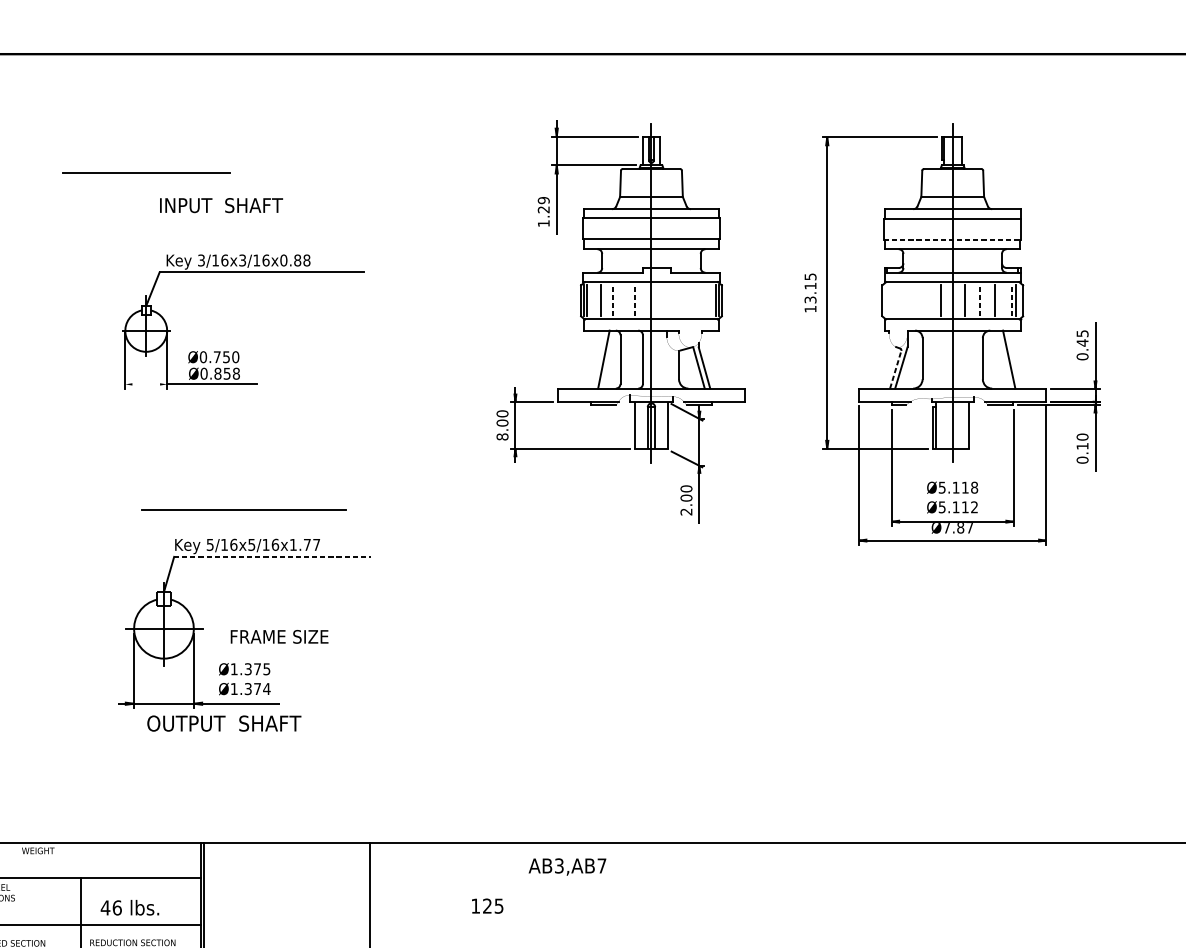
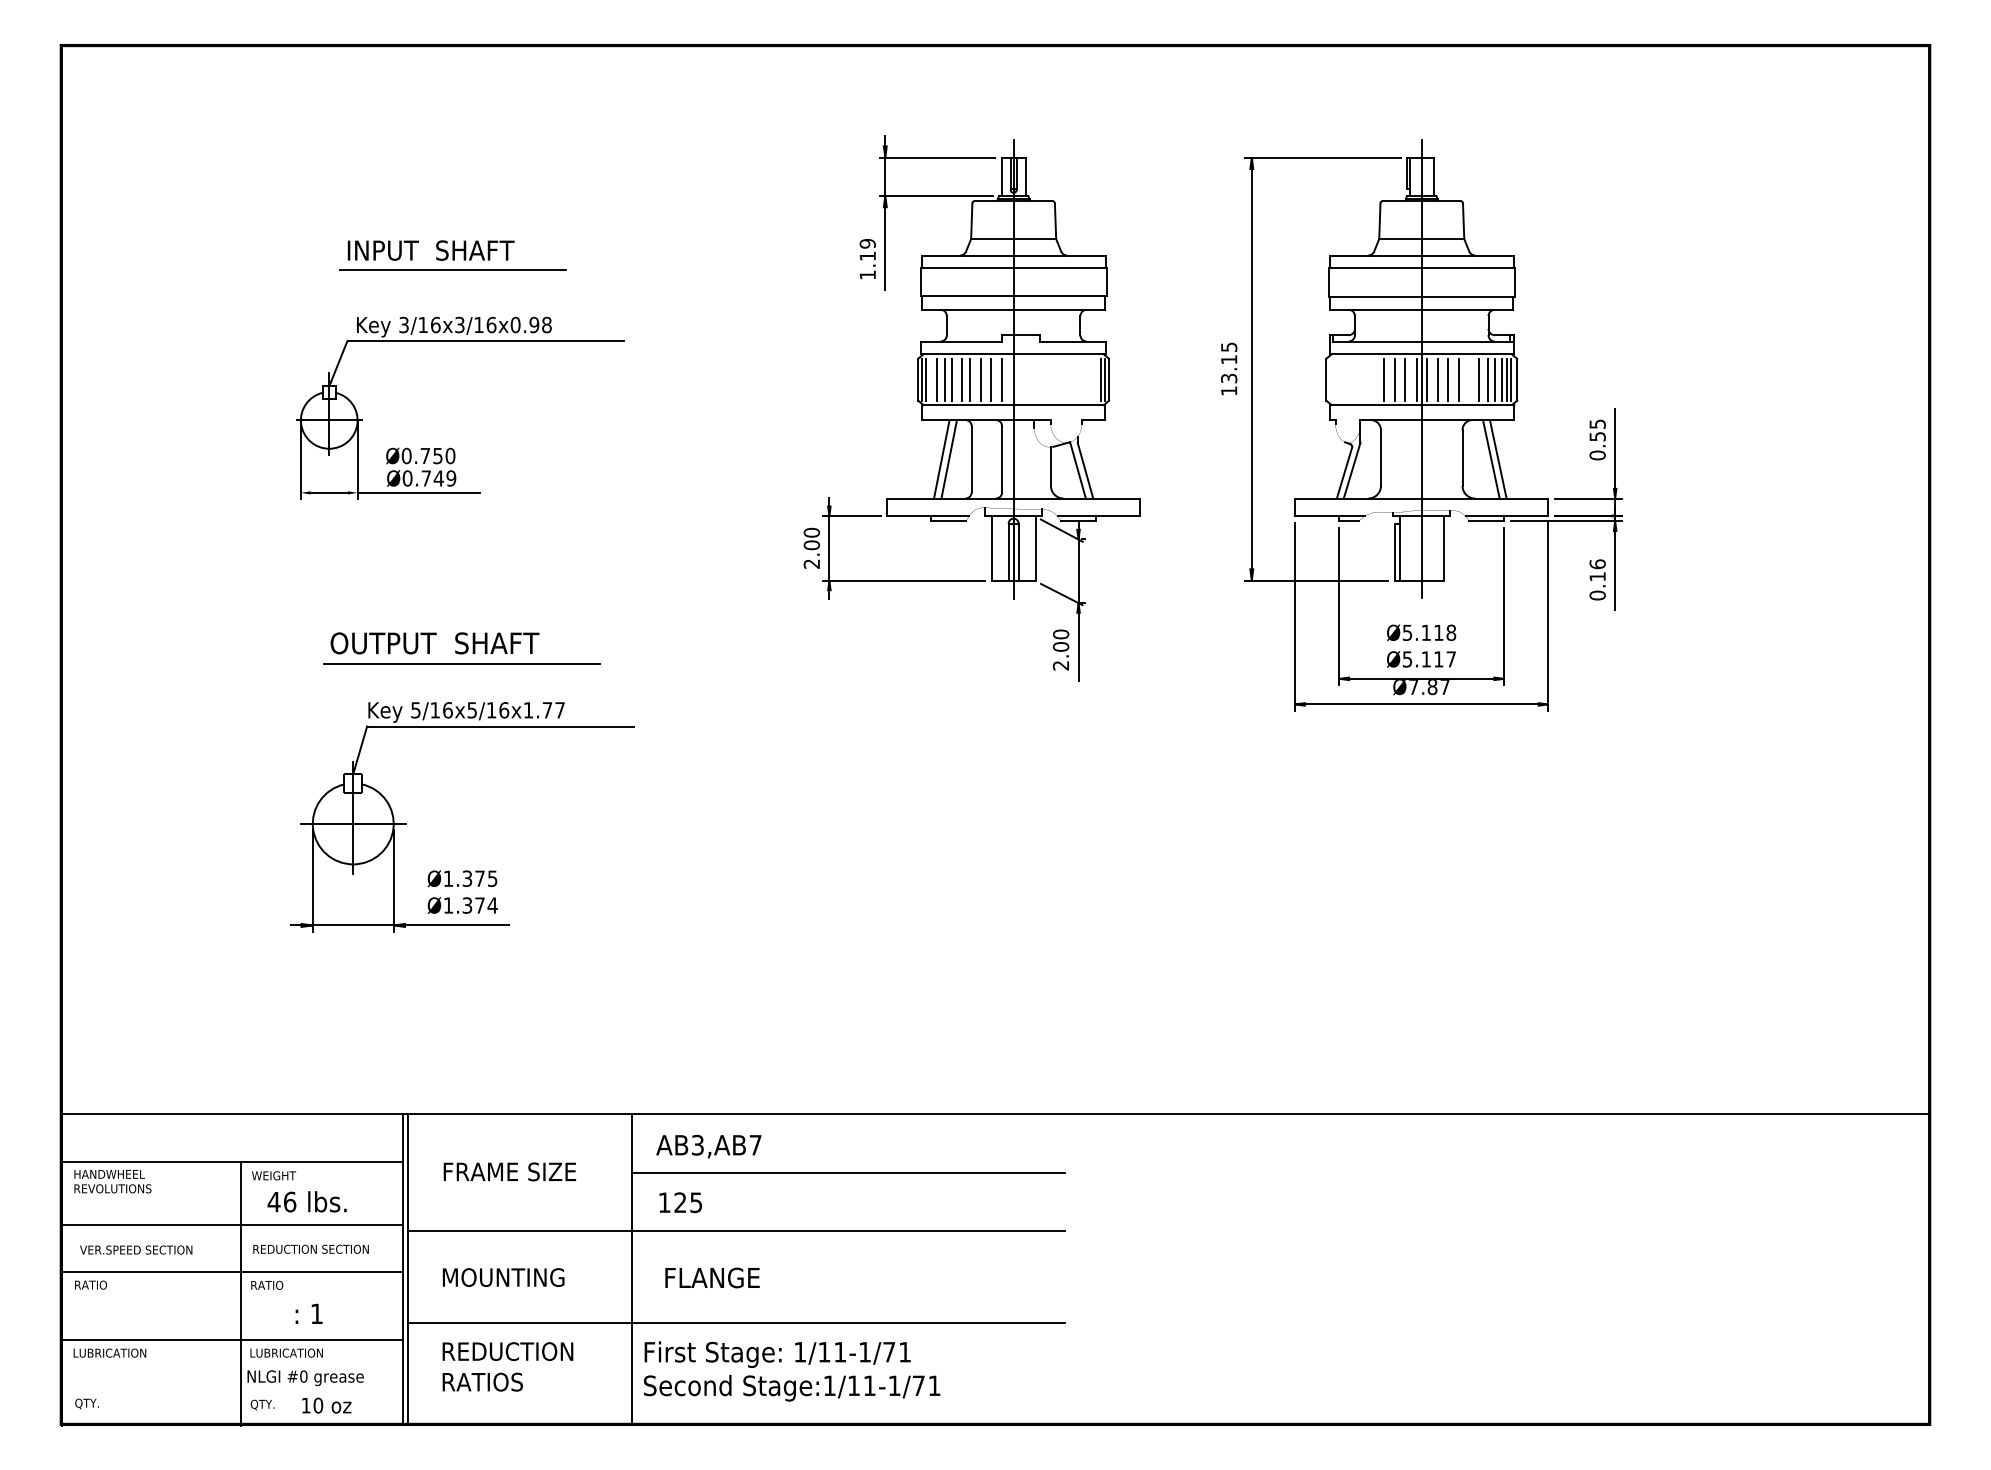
line: (145, 172) -> (452, 269), moved
text: (543, 209) -> (867, 256), 1.29 -> 1.19
line: (953, 239) -> (1422, 296), dashed -> solid
text: (297, 260) -> (534, 325), 3/16x3/16x0.88 -> 3/16x3/16x0.98
line: (595, 300) -> (937, 379), added
line: (606, 300) -> (952, 379), added
line: (612, 300) -> (961, 379), dashed -> solid
line: (619, 300) -> (970, 379), added
line: (627, 300) -> (980, 379), added
line: (634, 300) -> (990, 379), dashed -> solid
line: (643, 300) -> (1002, 379), added
line: (925, 300) -> (1384, 379), added
line: (933, 300) -> (1395, 379), added
line: (948, 300) -> (1416, 379), added
line: (956, 300) -> (1426, 379), added
line: (972, 300) -> (1448, 379), added
line: (980, 300) -> (1459, 379), dashed -> solid
line: (1001, 300) -> (1487, 379), added
line: (1006, 300) -> (1494, 379), added
line: (1011, 300) -> (1501, 379), dashed -> solid
line: (1018, 300) -> (1511, 379), added
text: (1082, 342) -> (1597, 436), 0.45 -> 0.55
line: (598, 359) -> (941, 459), added
line: (1004, 359) -> (1491, 459), added
line: (895, 370) -> (1344, 473), dashed -> solid
text: (226, 373) -> (438, 478), Ø0.858 -> Ø0.749
line: (145, 384) -> (328, 492), added
text: (502, 436) -> (811, 563), 8.00 -> 2.00
text: (1082, 436) -> (1597, 563), 0.10 -> 0.16
text: (973, 507) -> (1450, 659), Ø5.112 -> Ø5.117
line: (272, 556) -> (500, 726), dashed -> solid
text: (279, 636) -> (509, 1171), moved
text: (223, 723) -> (434, 643), moved
text: (37, 850) -> (273, 1175), moved
text: (567, 866) -> (708, 1146), moved
line: (529, 886) -> (848, 1173), added
text: (487, 906) -> (680, 1202), moved
line: (446, 928) -> (736, 1230), added

